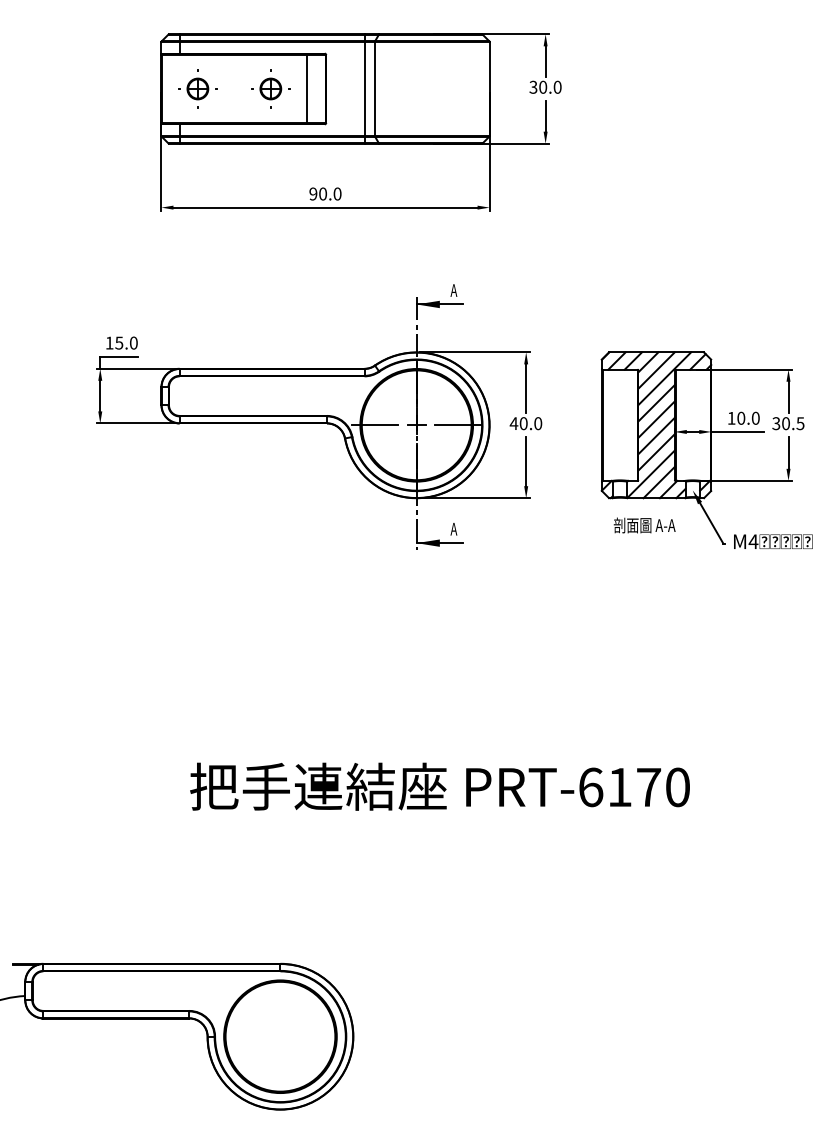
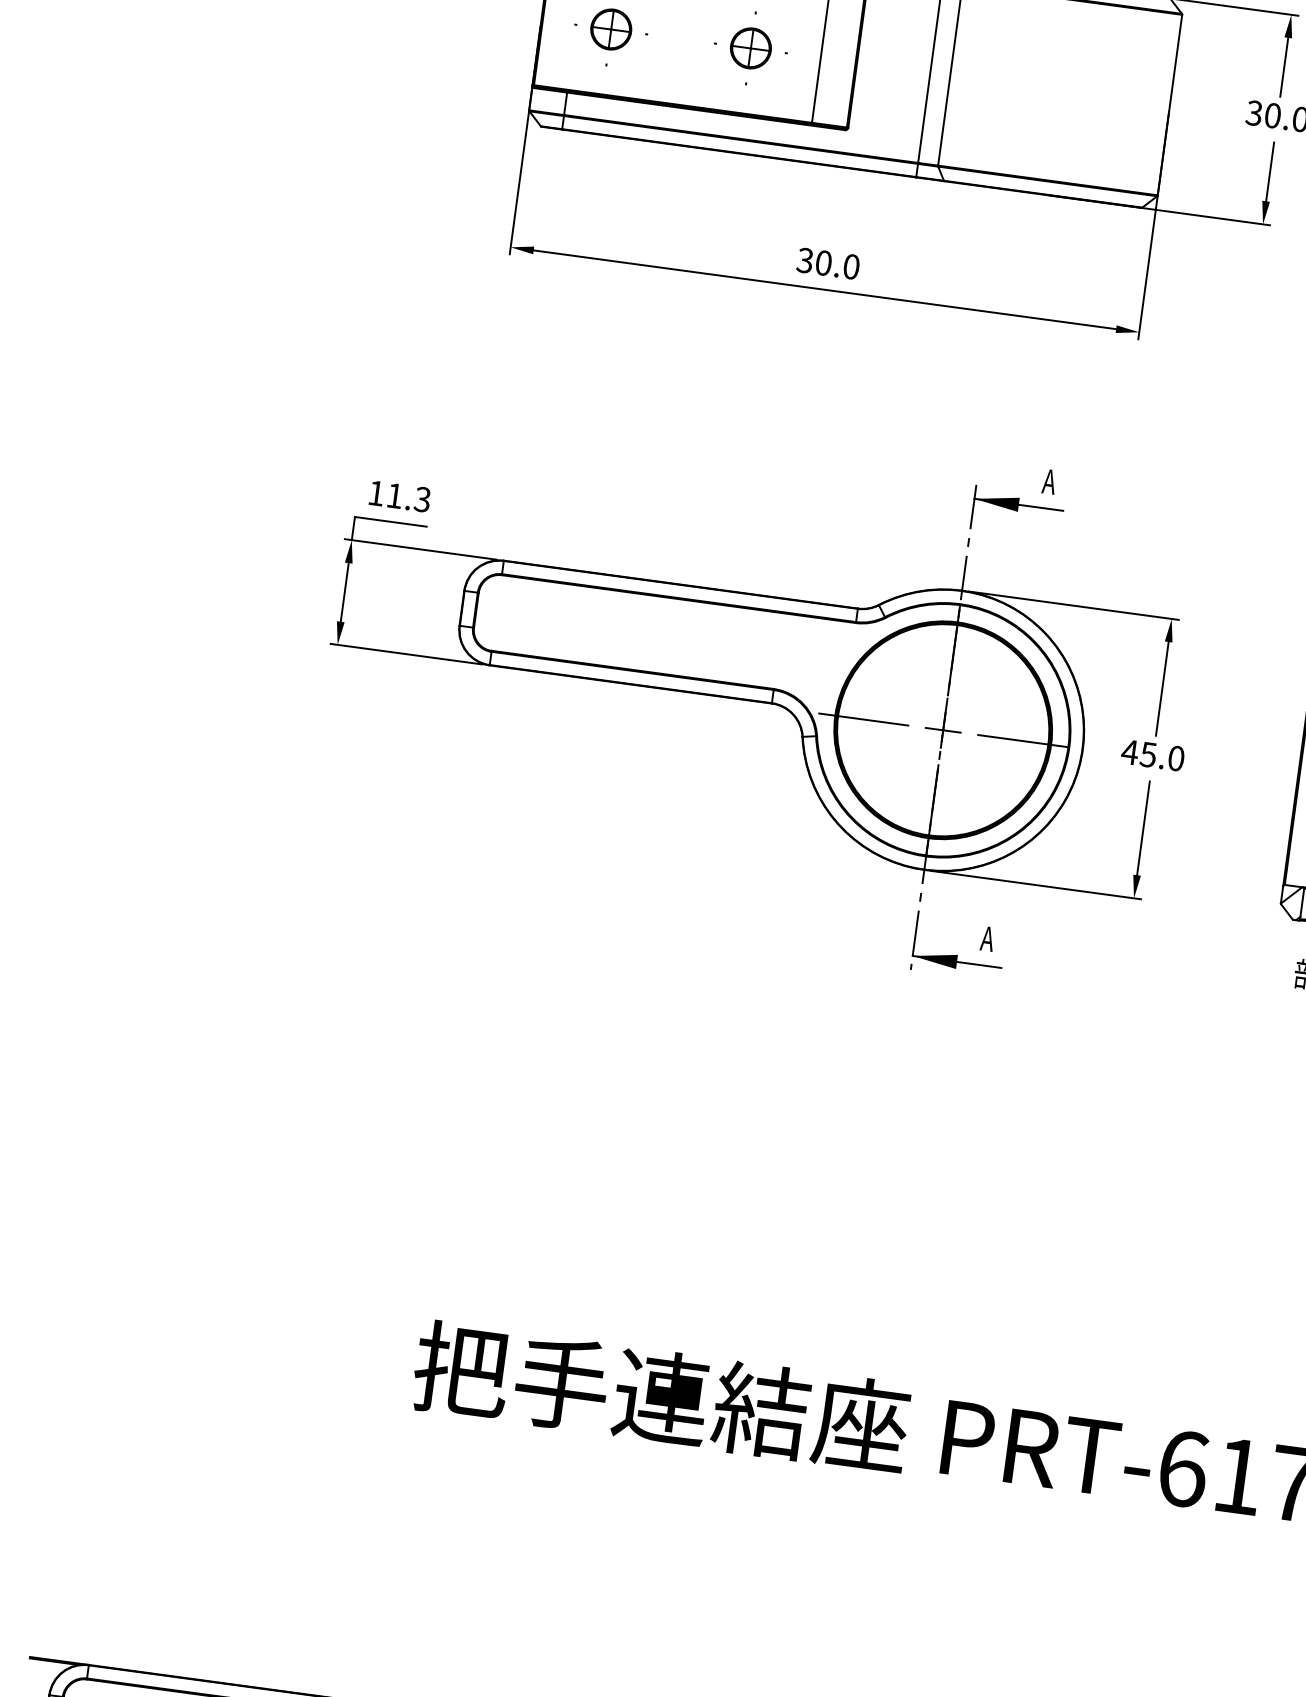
text: (313, 193) -> (805, 259), 90.0 -> 30.0
text: (126, 342) -> (408, 496), 15.0 -> 11.3
text: (523, 423) -> (1148, 754), 40.0 -> 45.0

